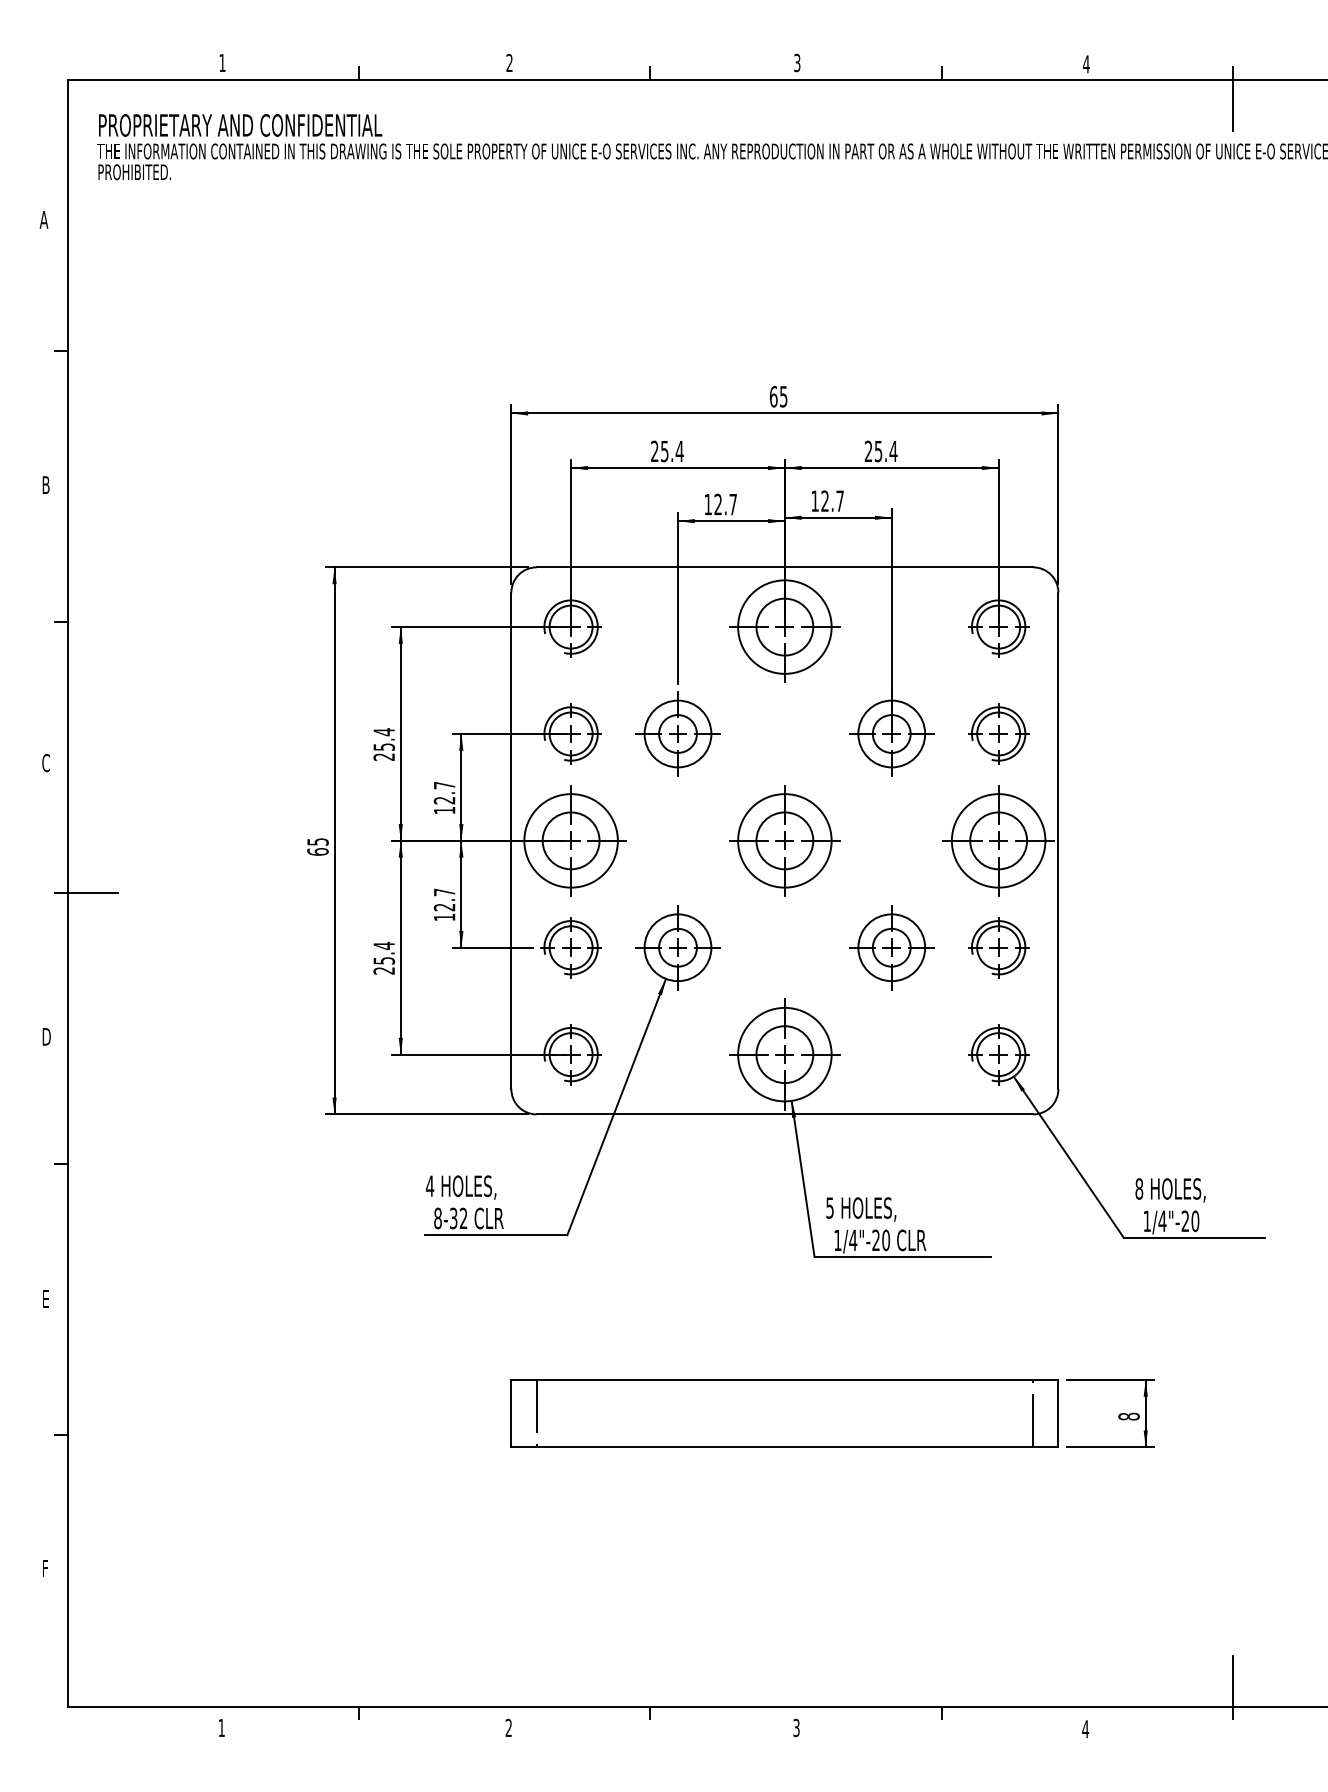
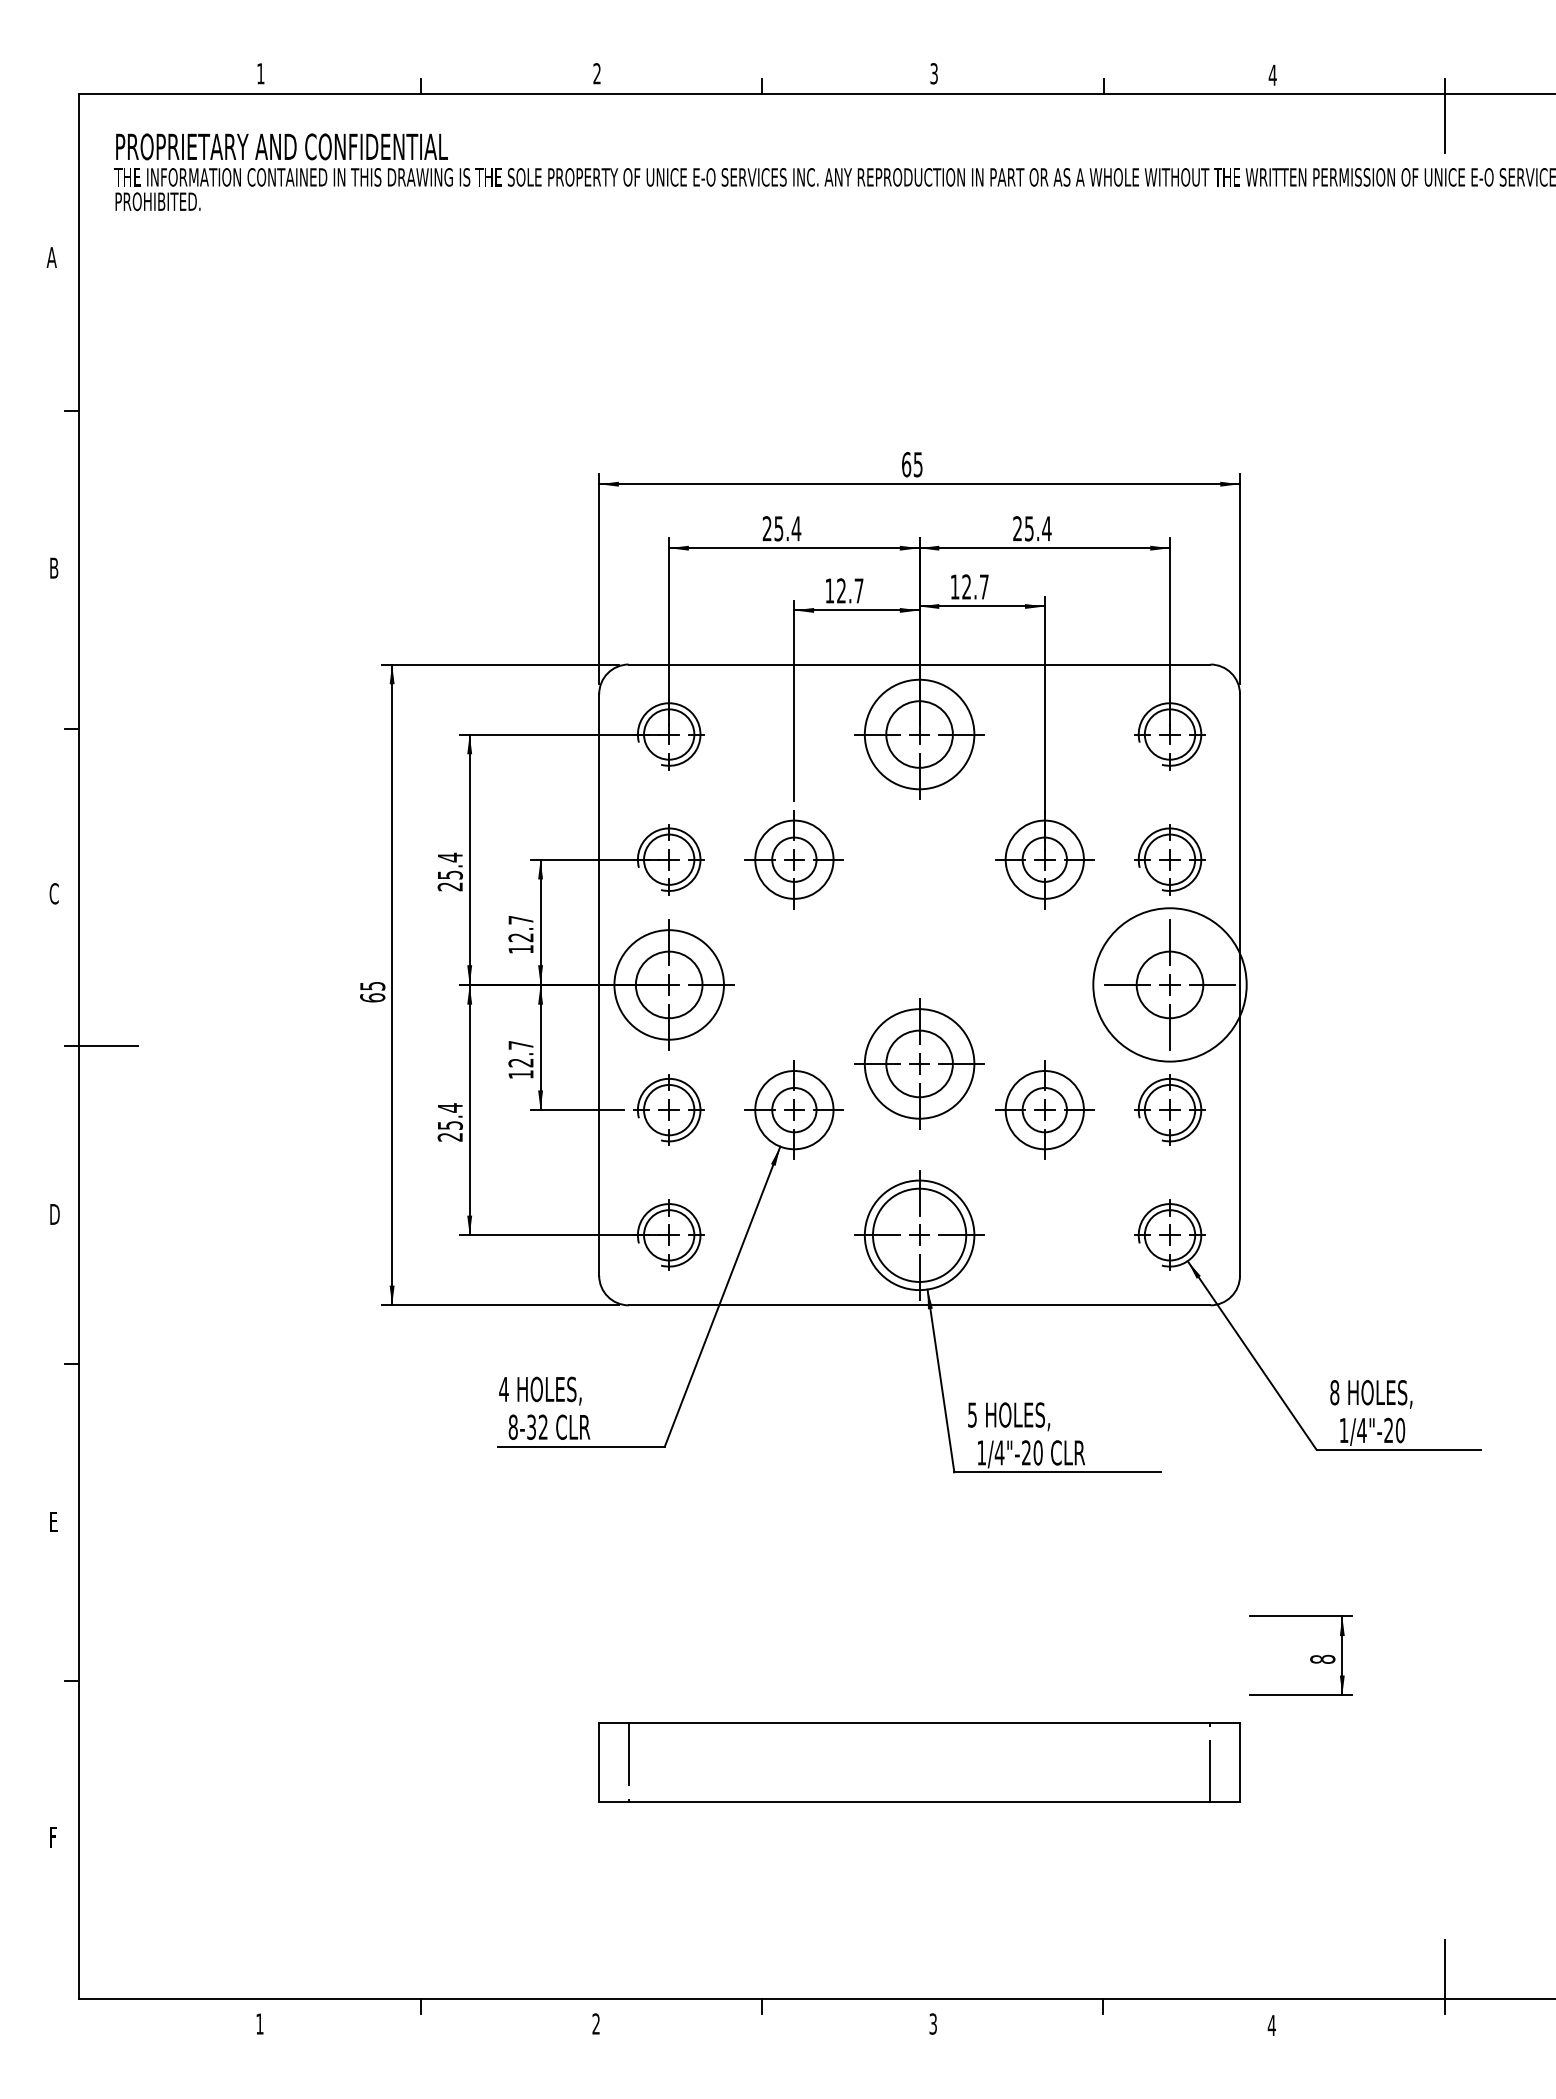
part: (784, 840) -> (919, 1063), moved
circle: (998, 840) -> (1169, 984), size x1.4
circle: (784, 1054) -> (919, 1235), size x1.4
part: (784, 1413) -> (919, 1762), moved

